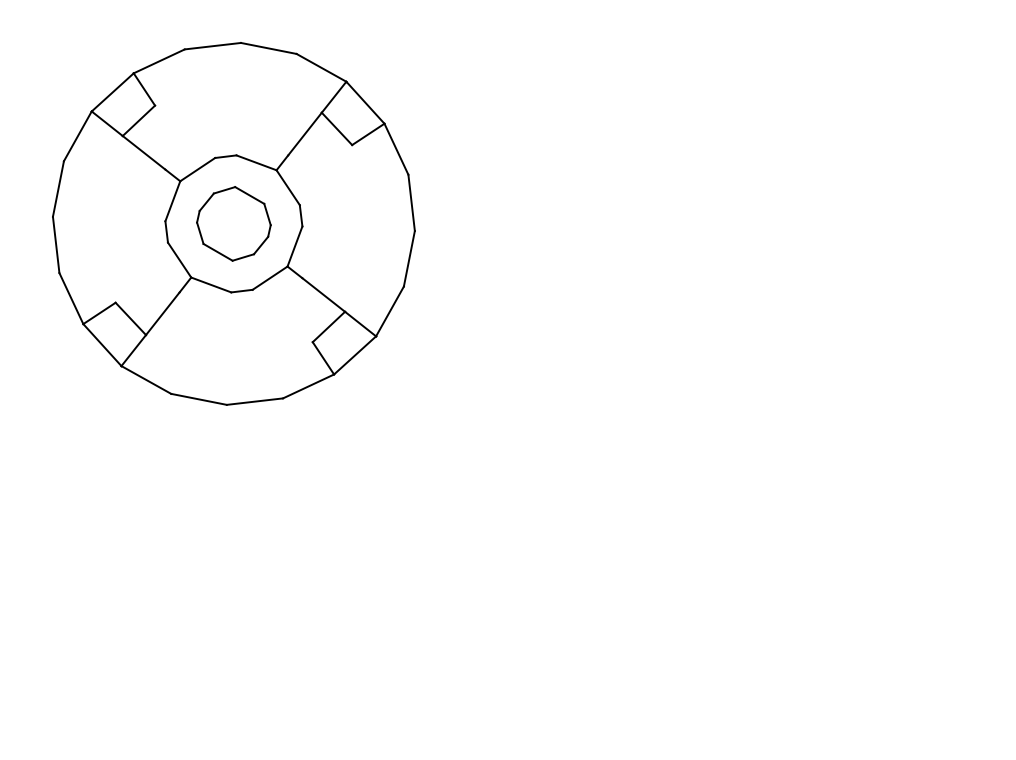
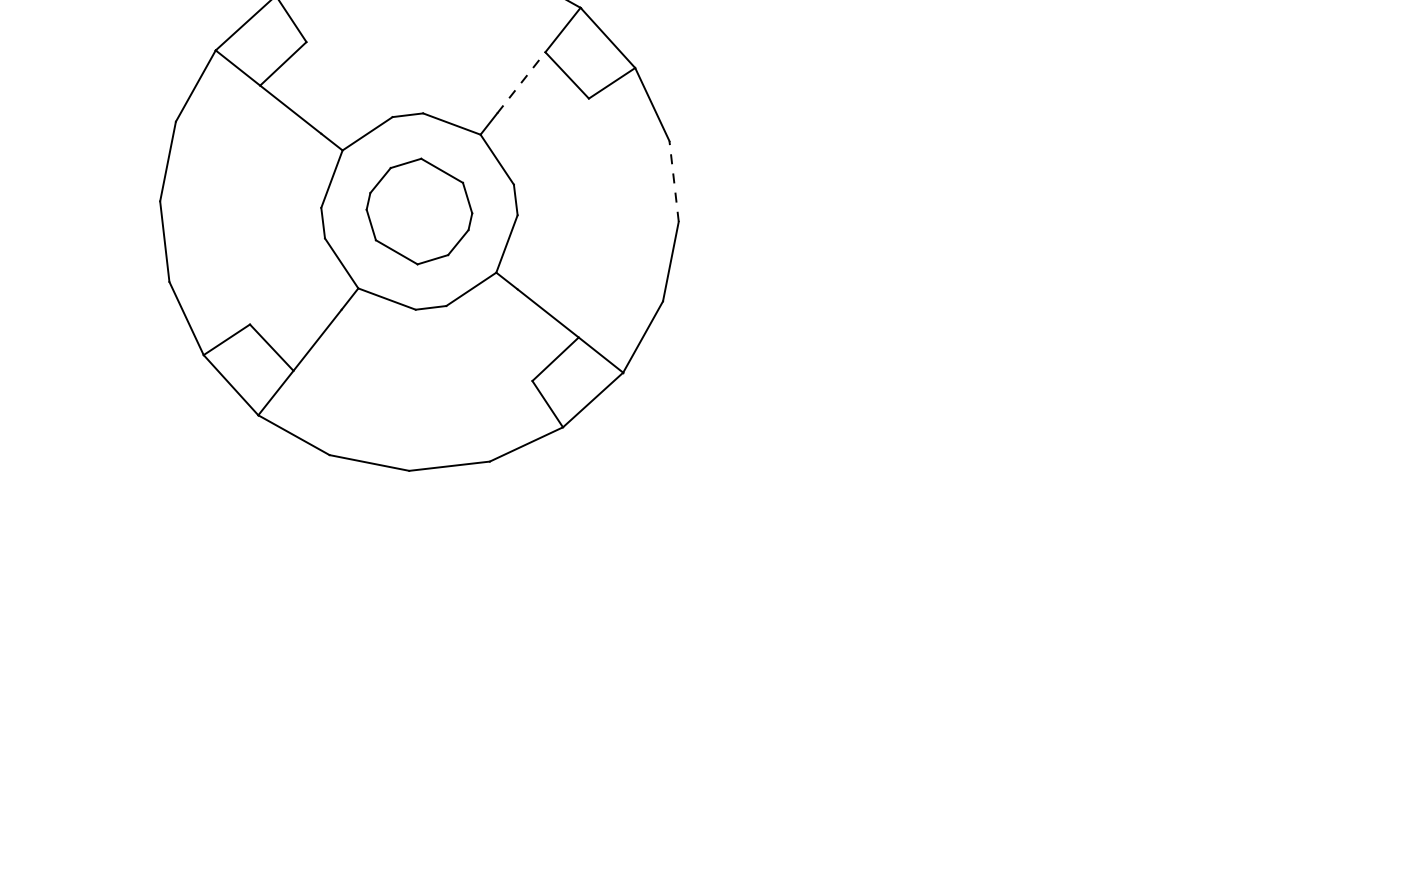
line: (305, 133) -> (522, 82), solid -> dashed
line: (411, 202) -> (673, 180), solid -> dashed

